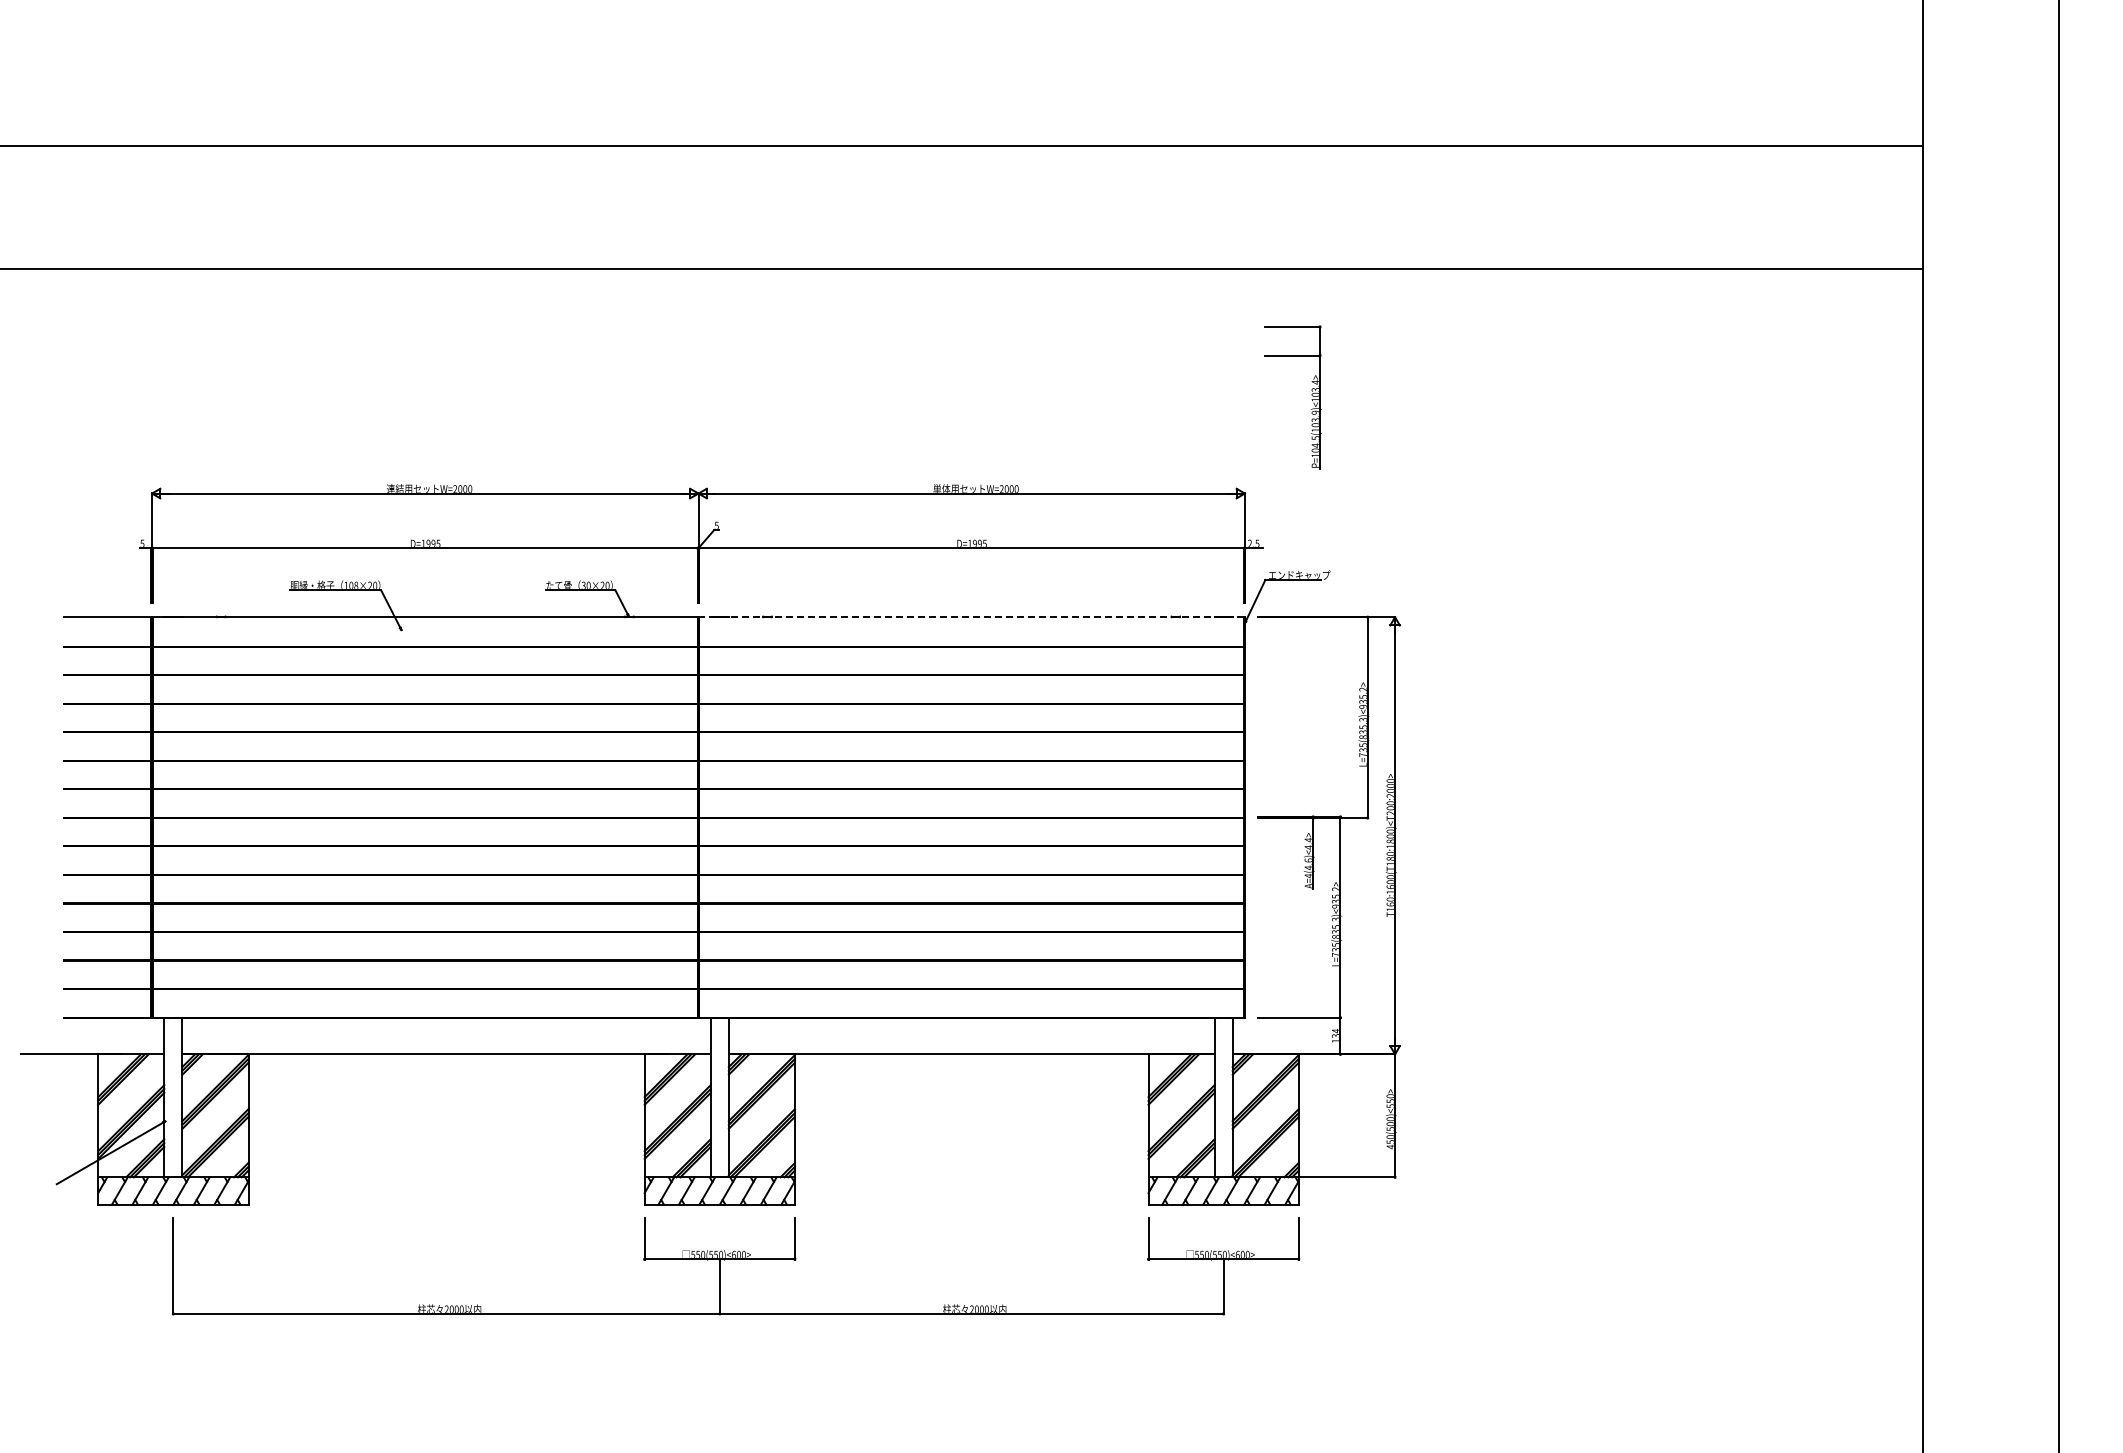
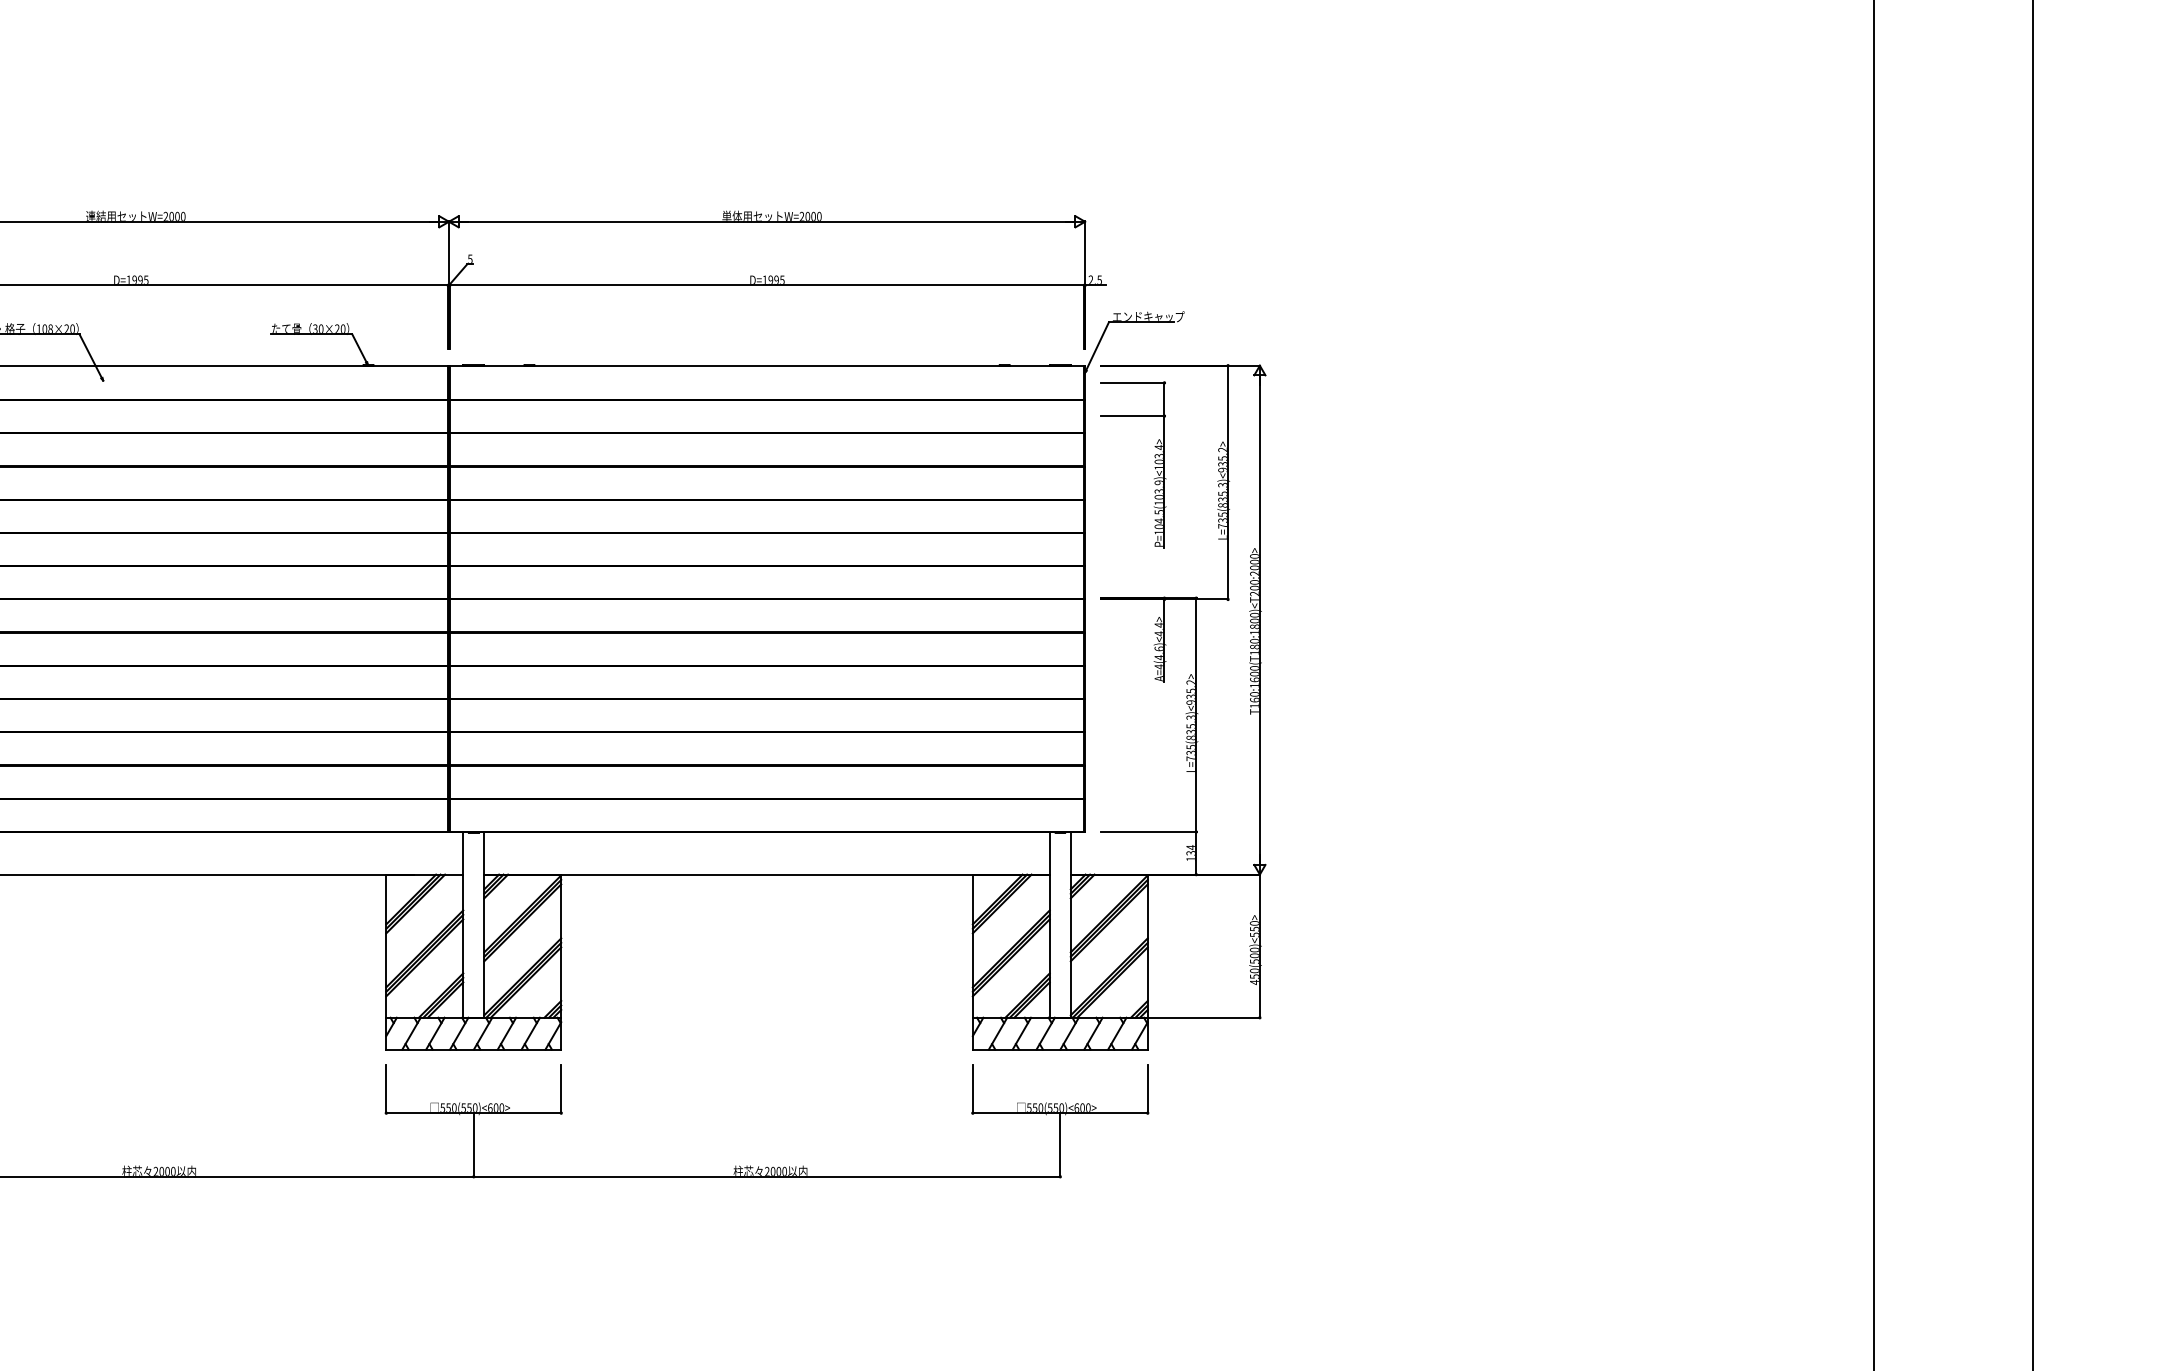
part: (1311, 395) -> (1154, 462), moved
line: (971, 617) -> (766, 366), dashed -> solid

